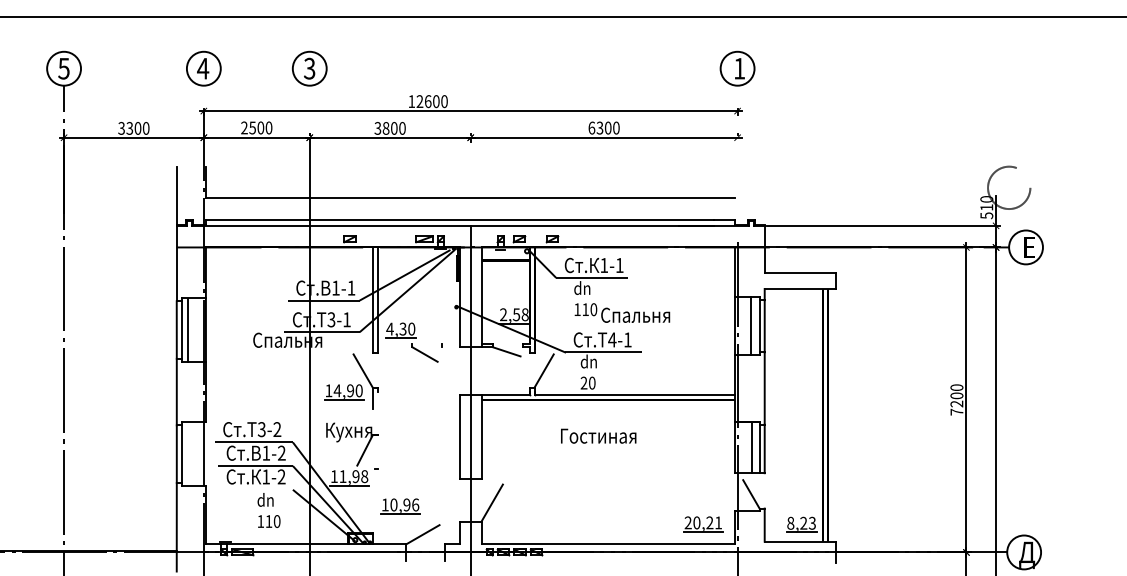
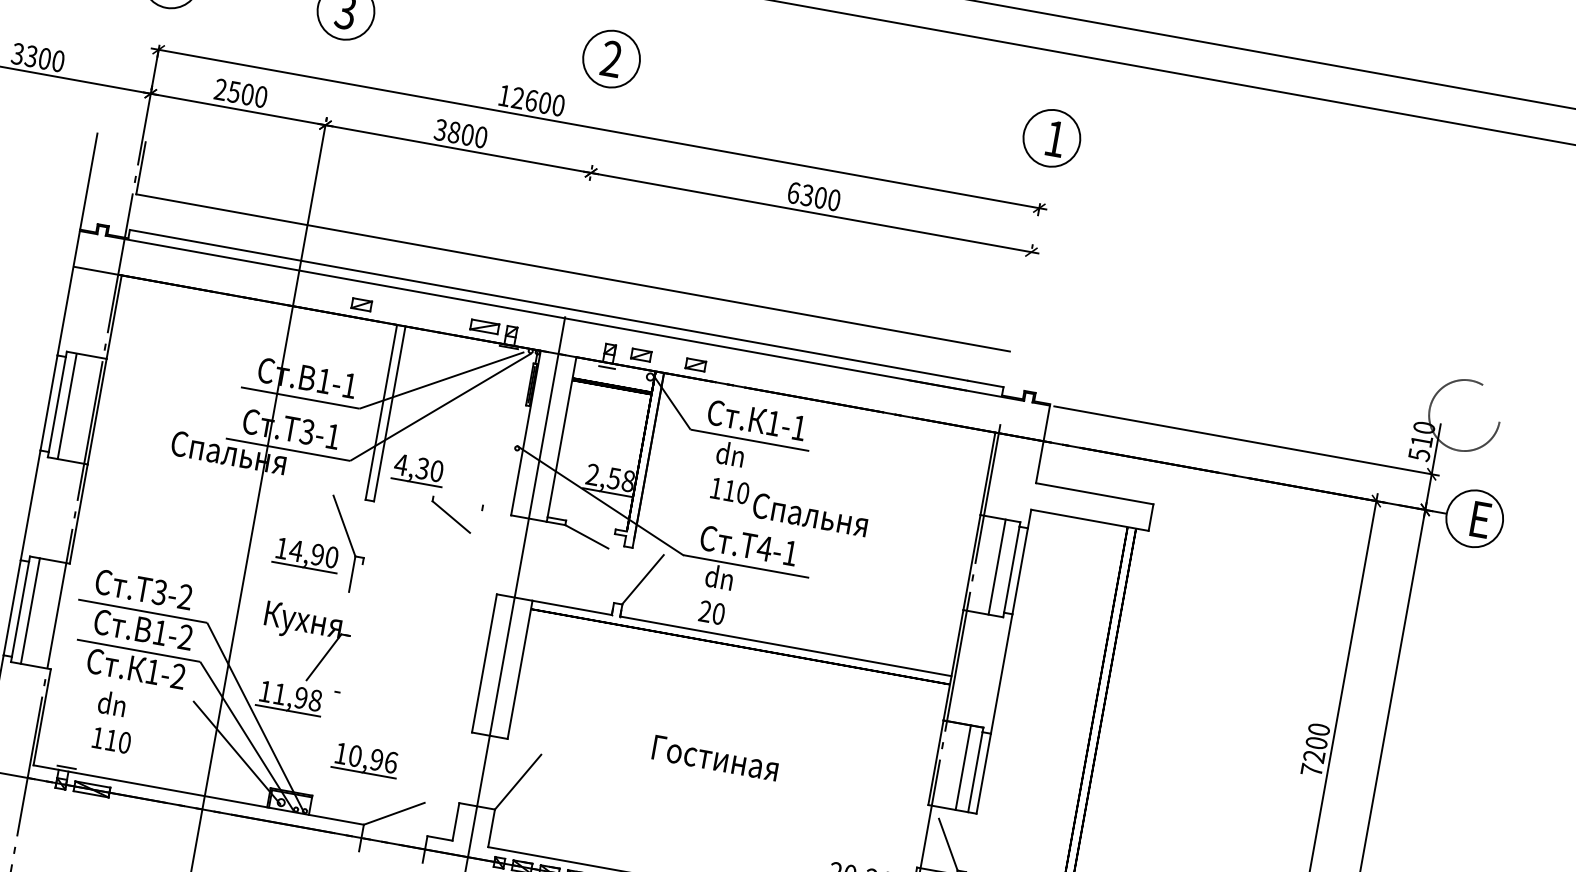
part: (470, 68) -> (611, 58), added
text: (598, 435) -> (715, 757), moved
line: (187, 454) -> (29, 611), added
text: (268, 510) -> (113, 722), moved

